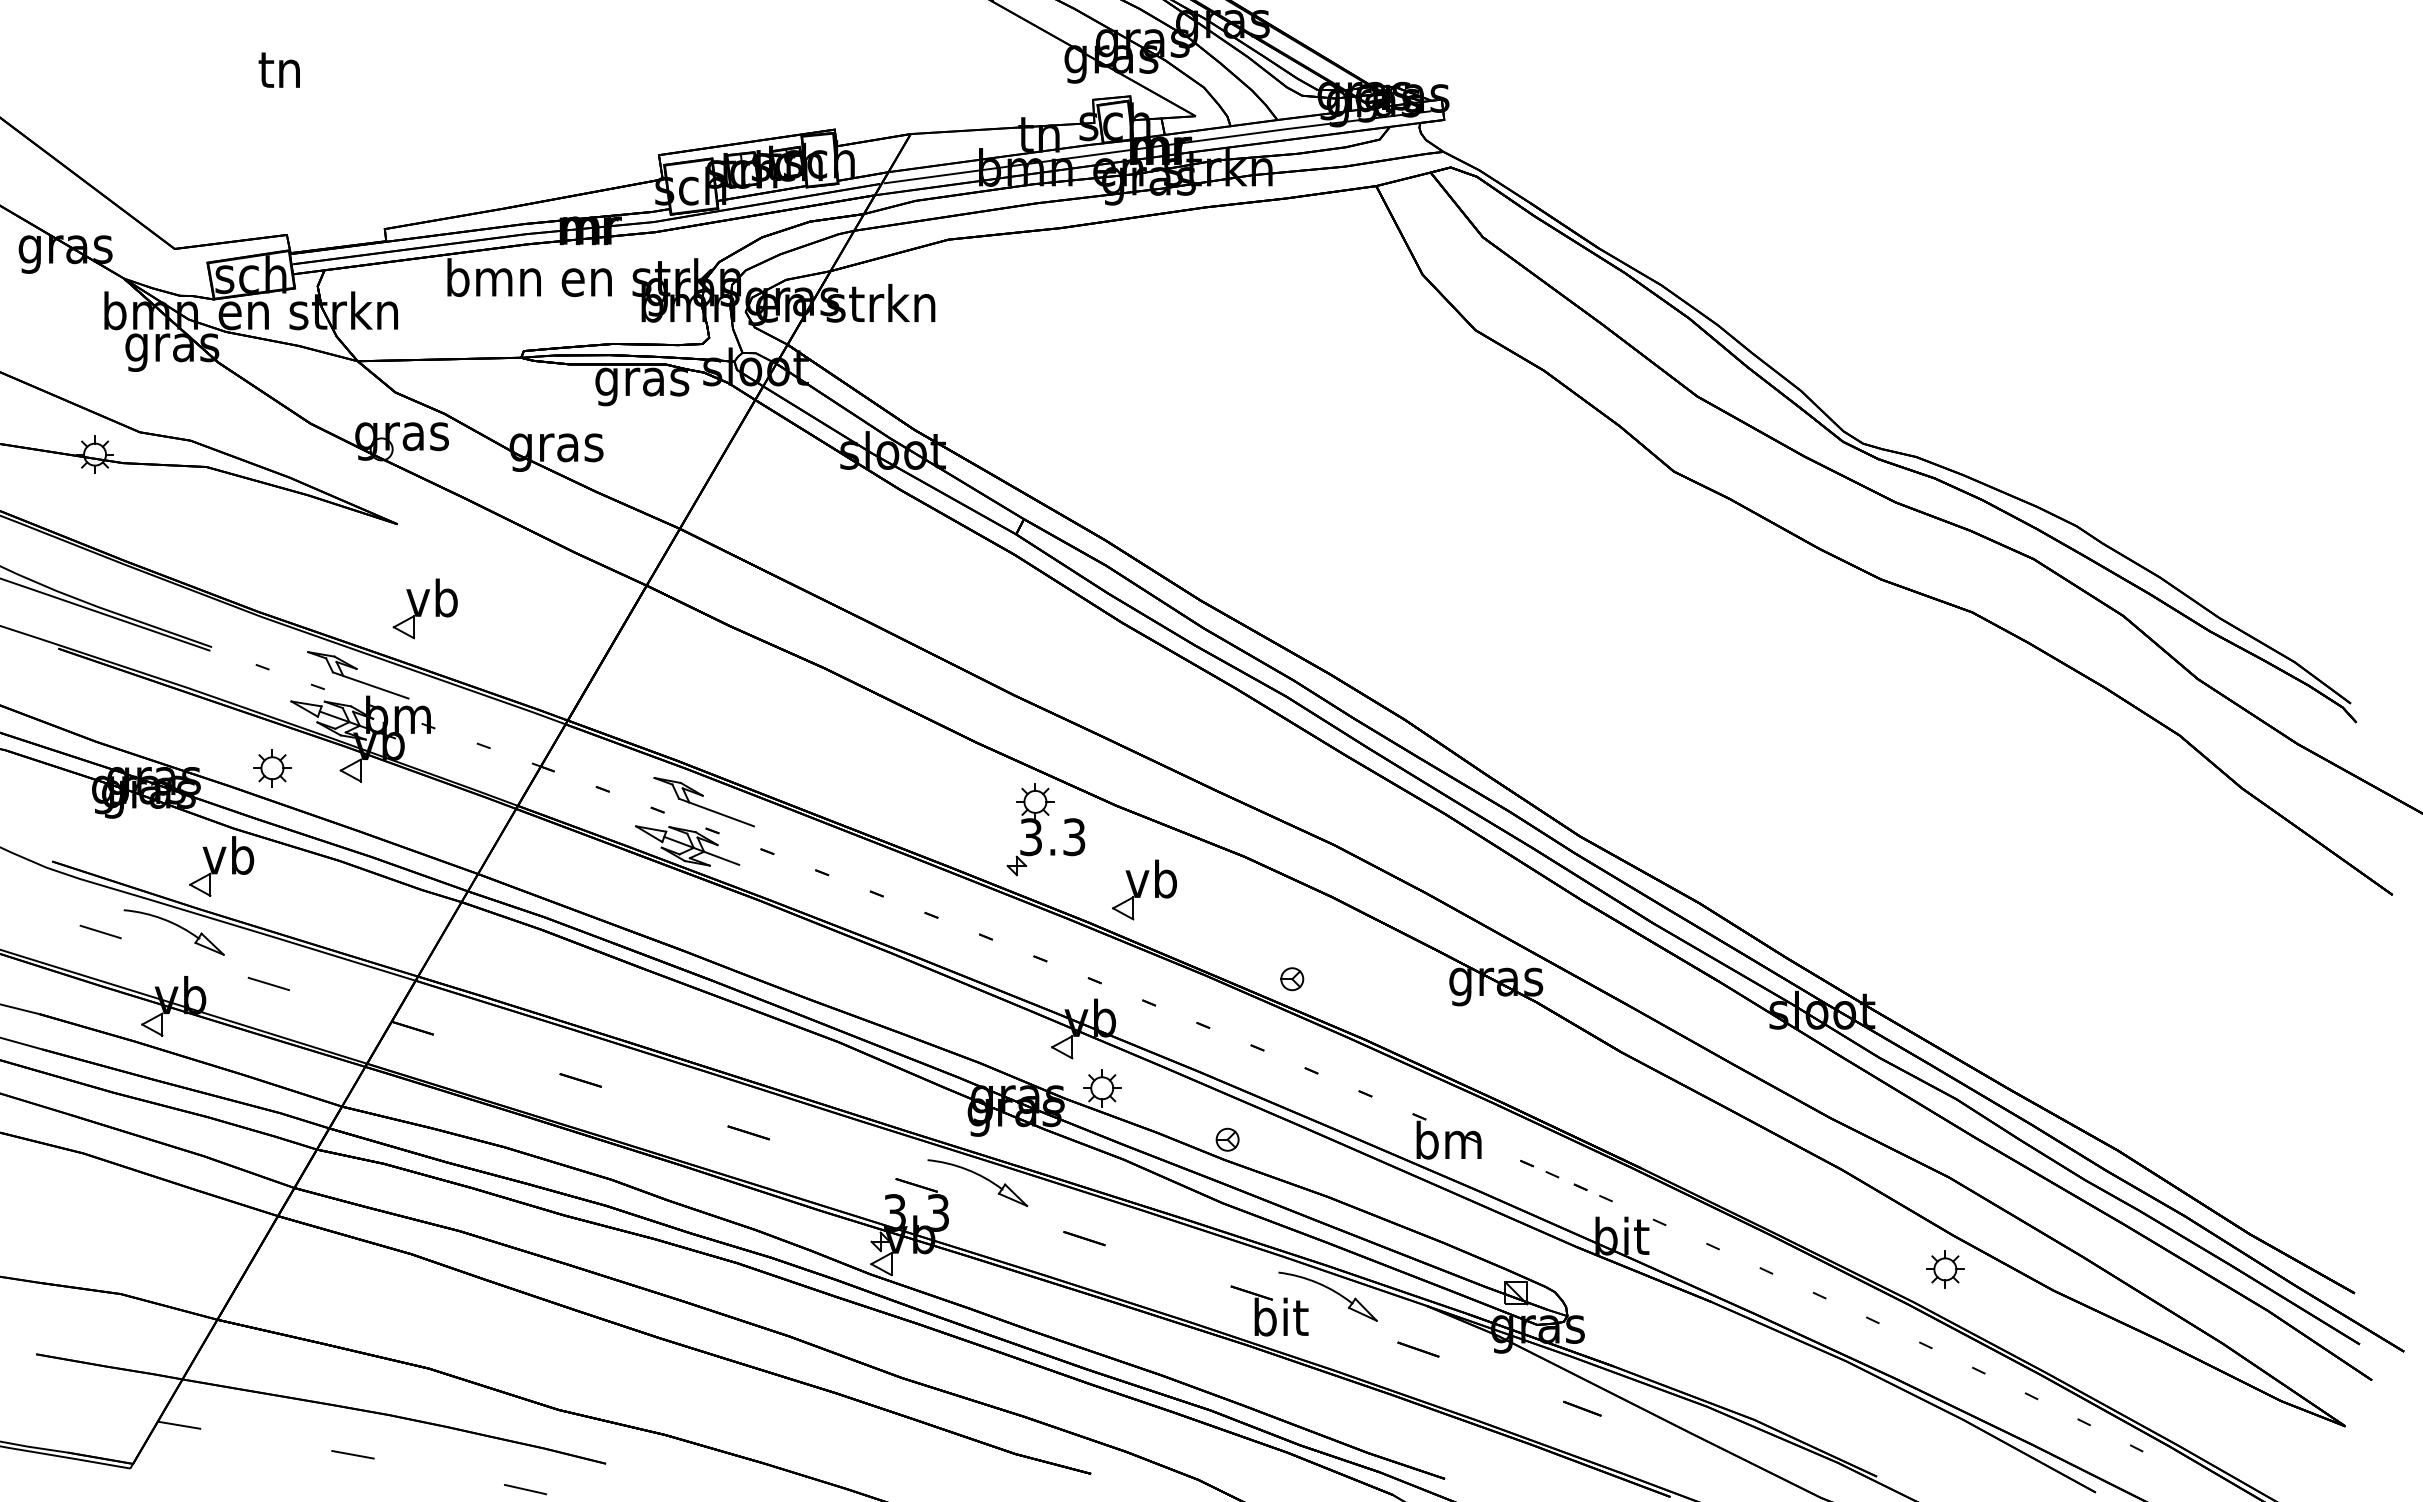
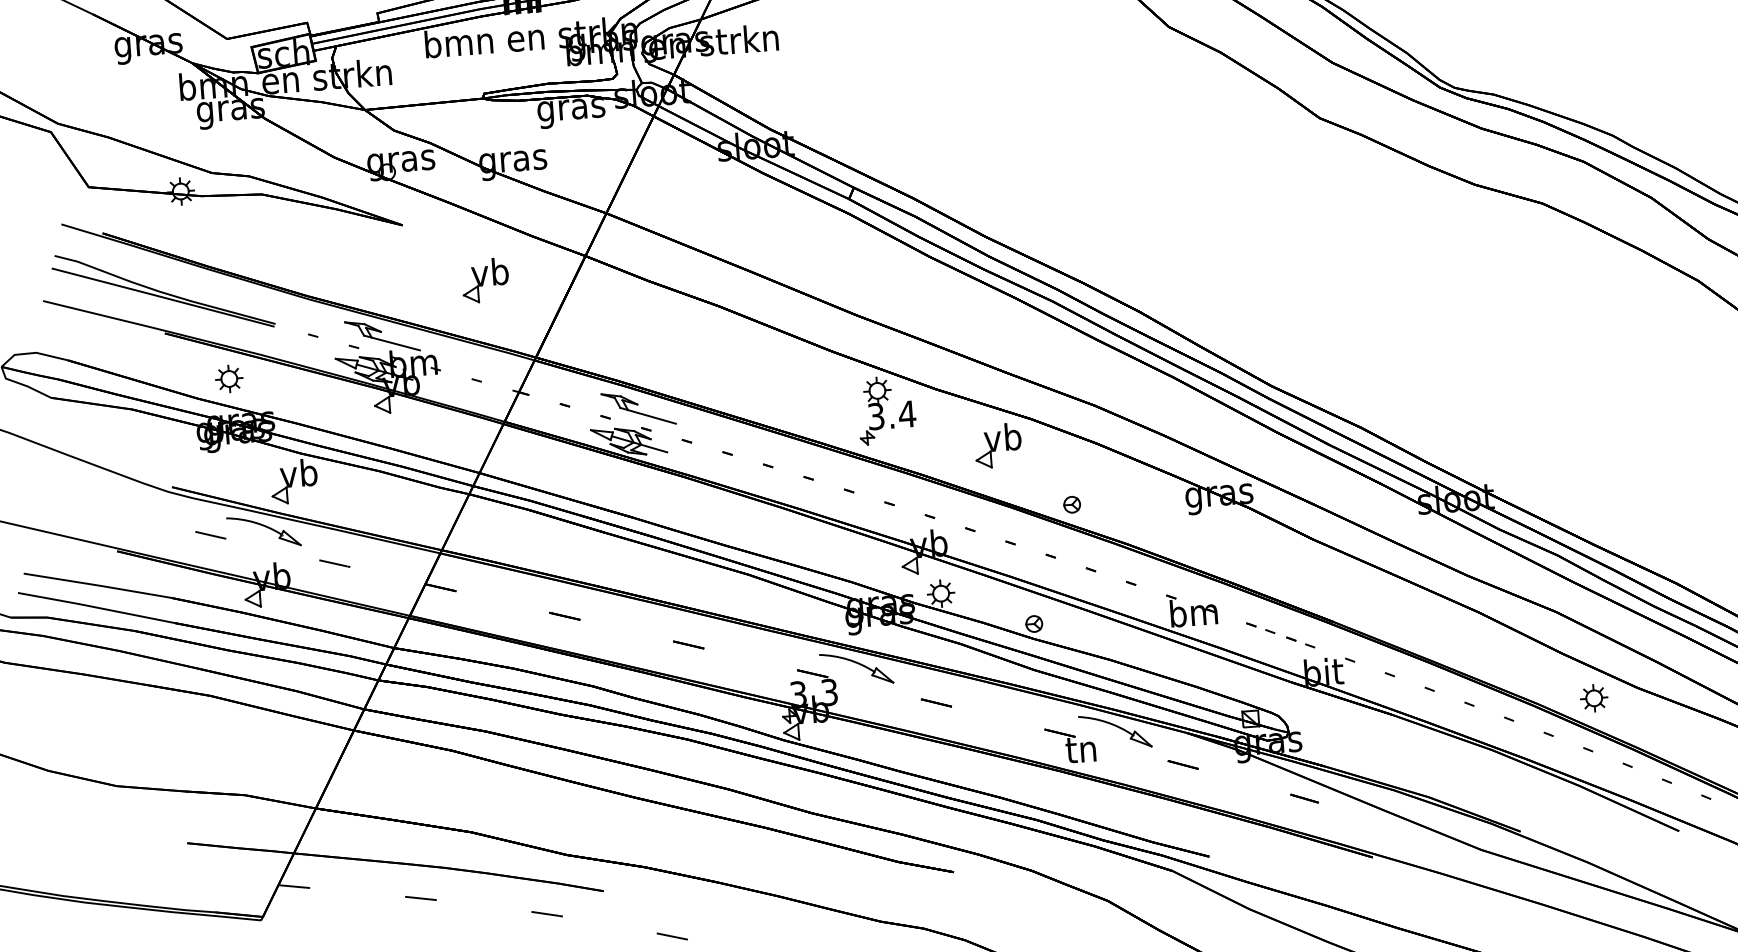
part: (424, 608) -> (485, 280), moved
part: (272, 768) -> (229, 379), moved
text: (1074, 837) -> (907, 414), 3.3 -> 3.4
part: (1144, 889) -> (998, 445), moved
part: (1945, 1269) -> (1594, 698), moved
text: (1281, 1316) -> (1082, 748), bit -> tn

